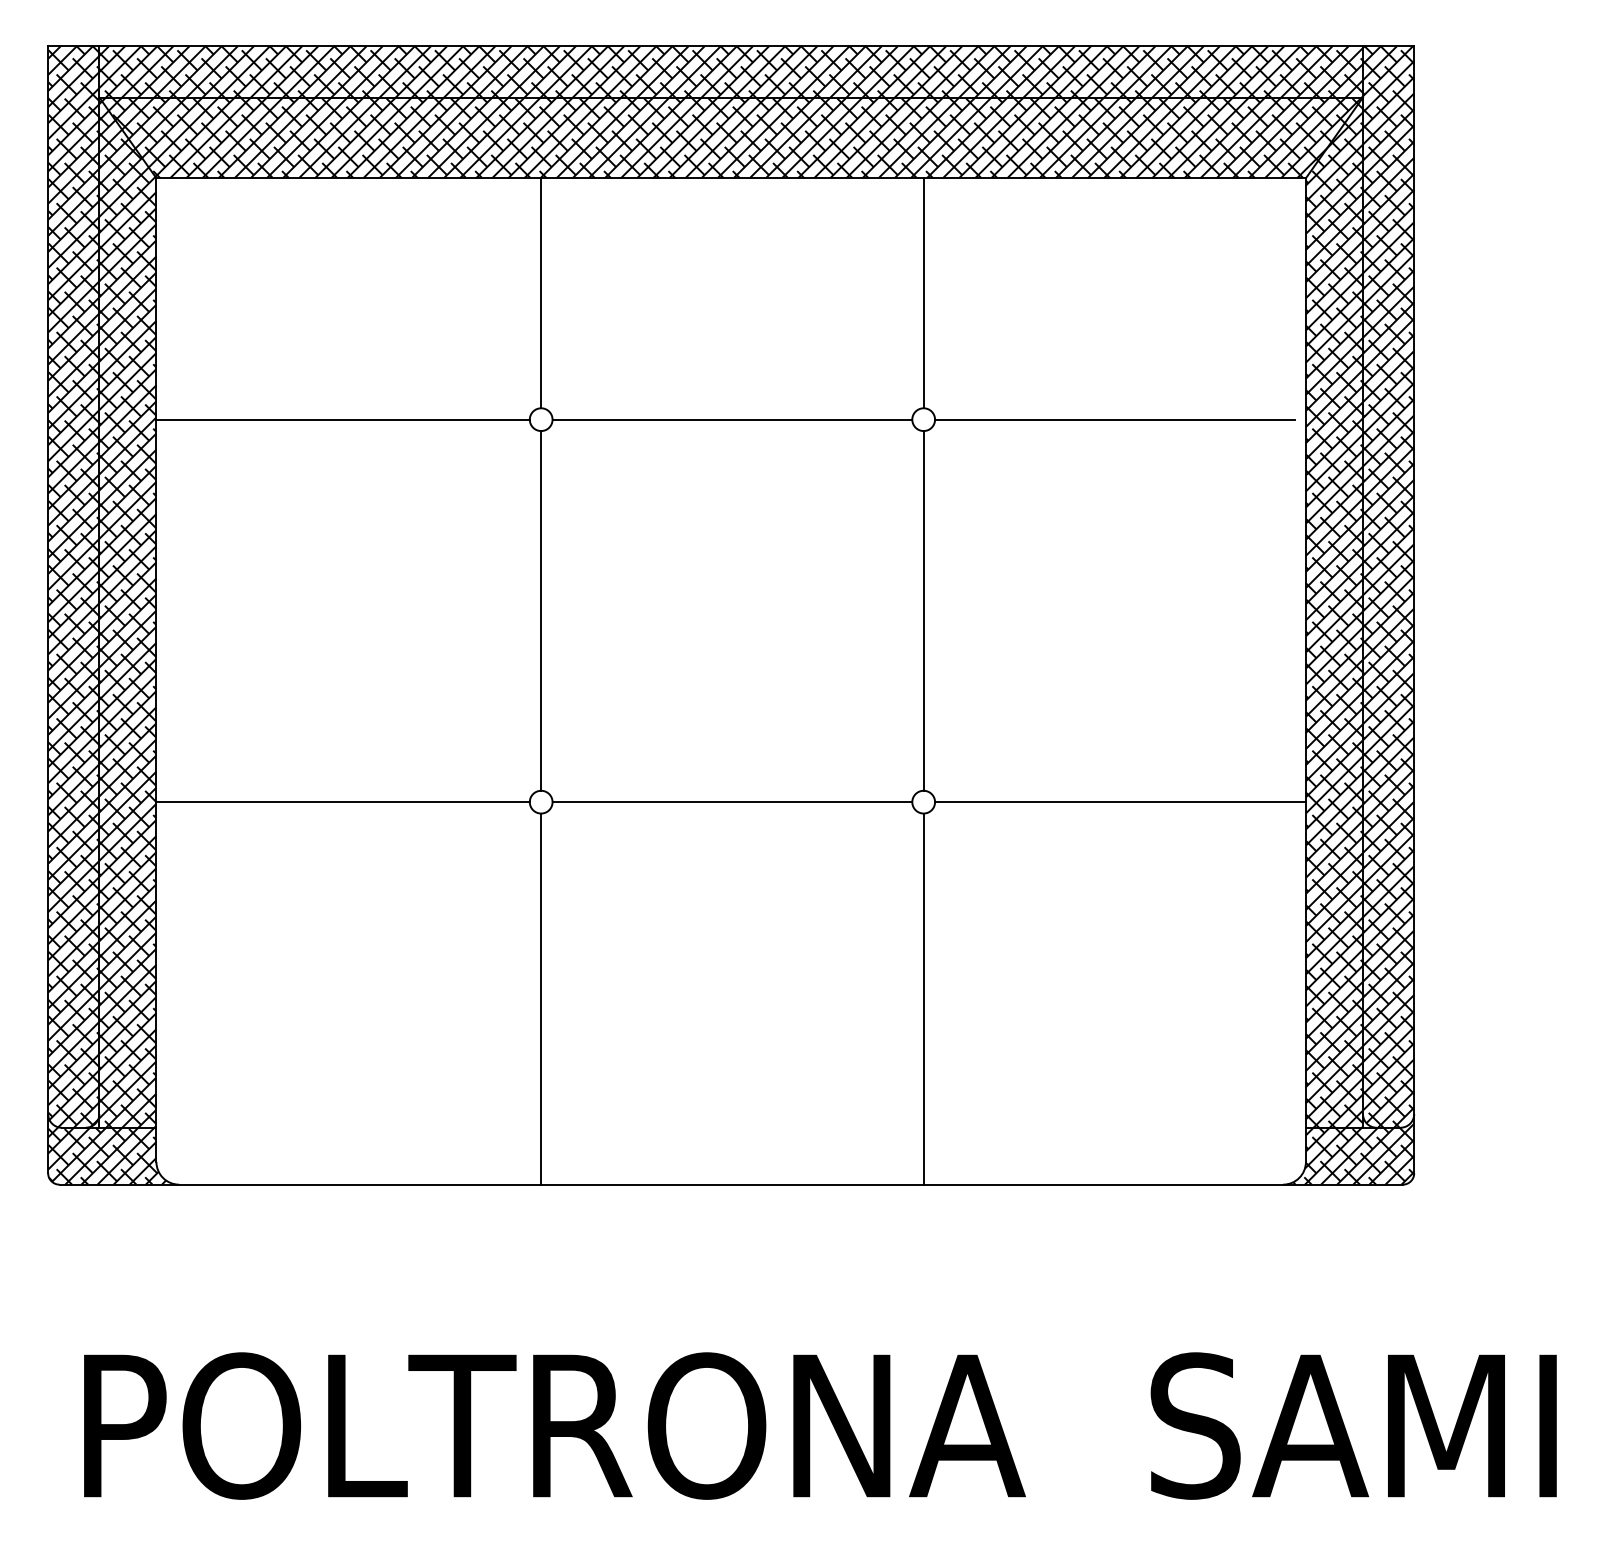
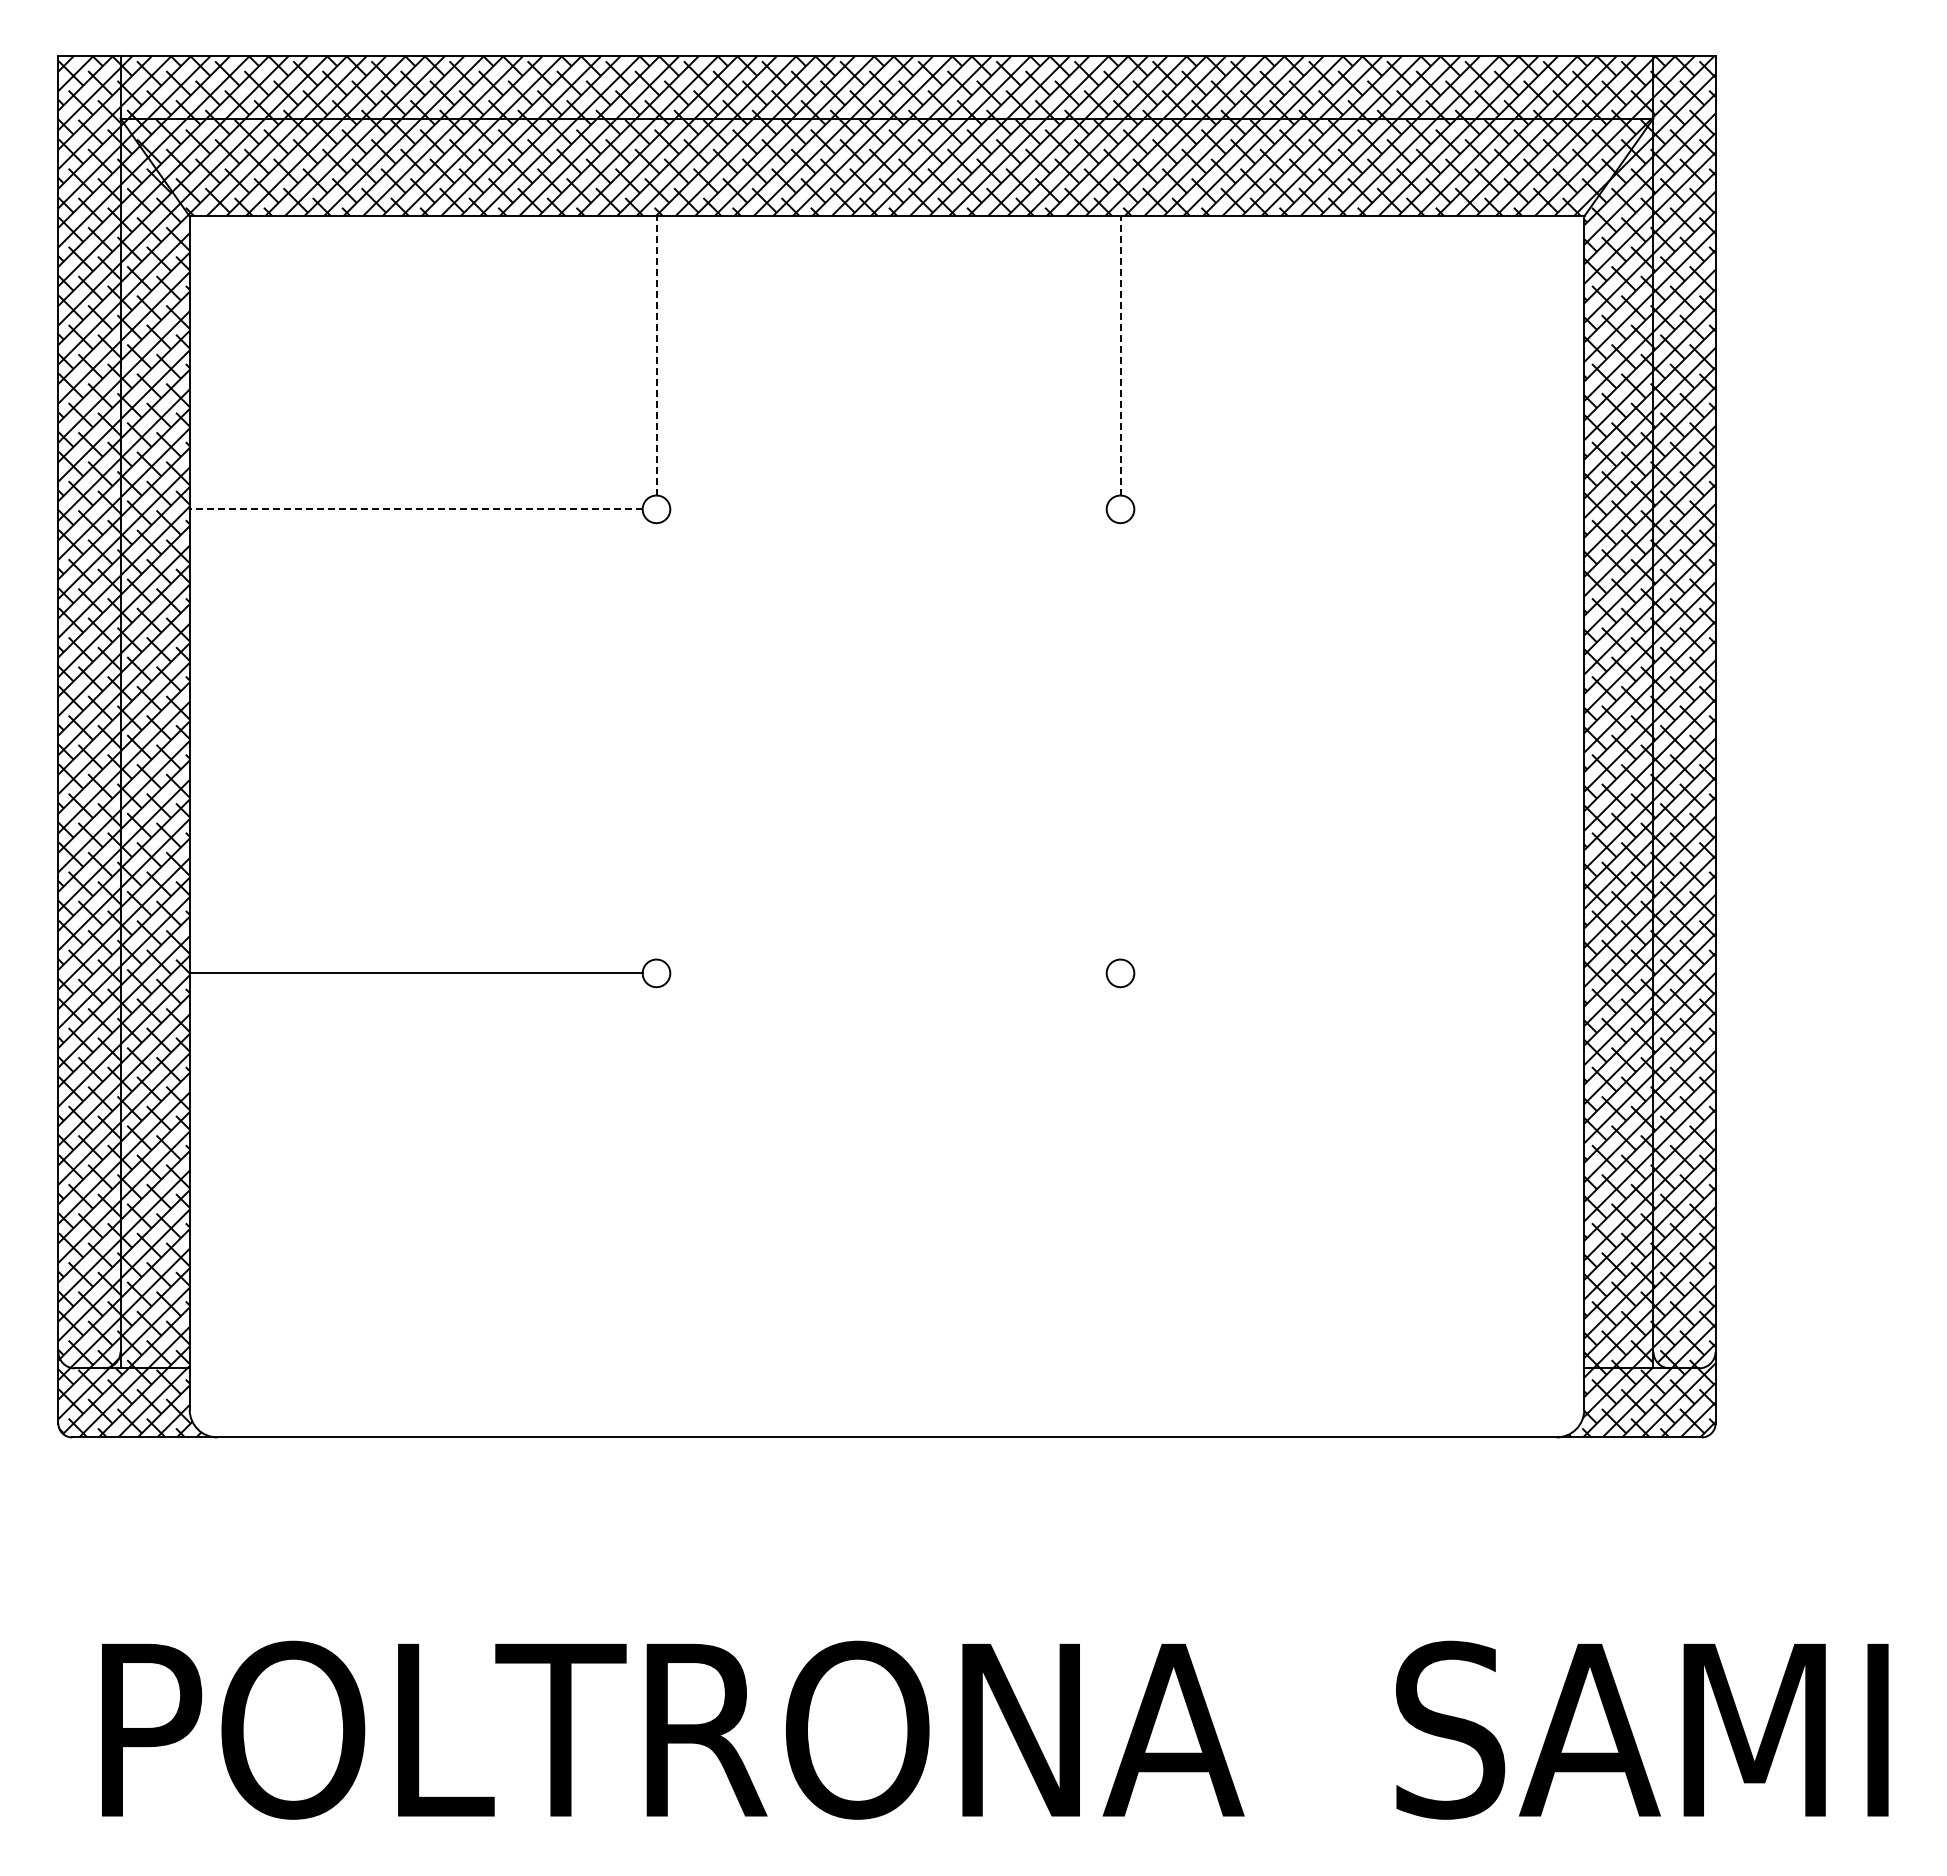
line: (541, 293) -> (656, 356), solid -> dashed
line: (923, 293) -> (1120, 356), solid -> dashed
line: (342, 419) -> (415, 509), solid -> dashed
line: (732, 419) -> (888, 509), removed
line: (1114, 419) -> (1352, 509), removed
line: (541, 611) -> (656, 741), removed
line: (923, 611) -> (1120, 741), removed
line: (732, 802) -> (888, 973), removed
line: (1120, 802) -> (1359, 973), removed
line: (541, 999) -> (656, 1212), removed
line: (923, 999) -> (1120, 1212), removed

